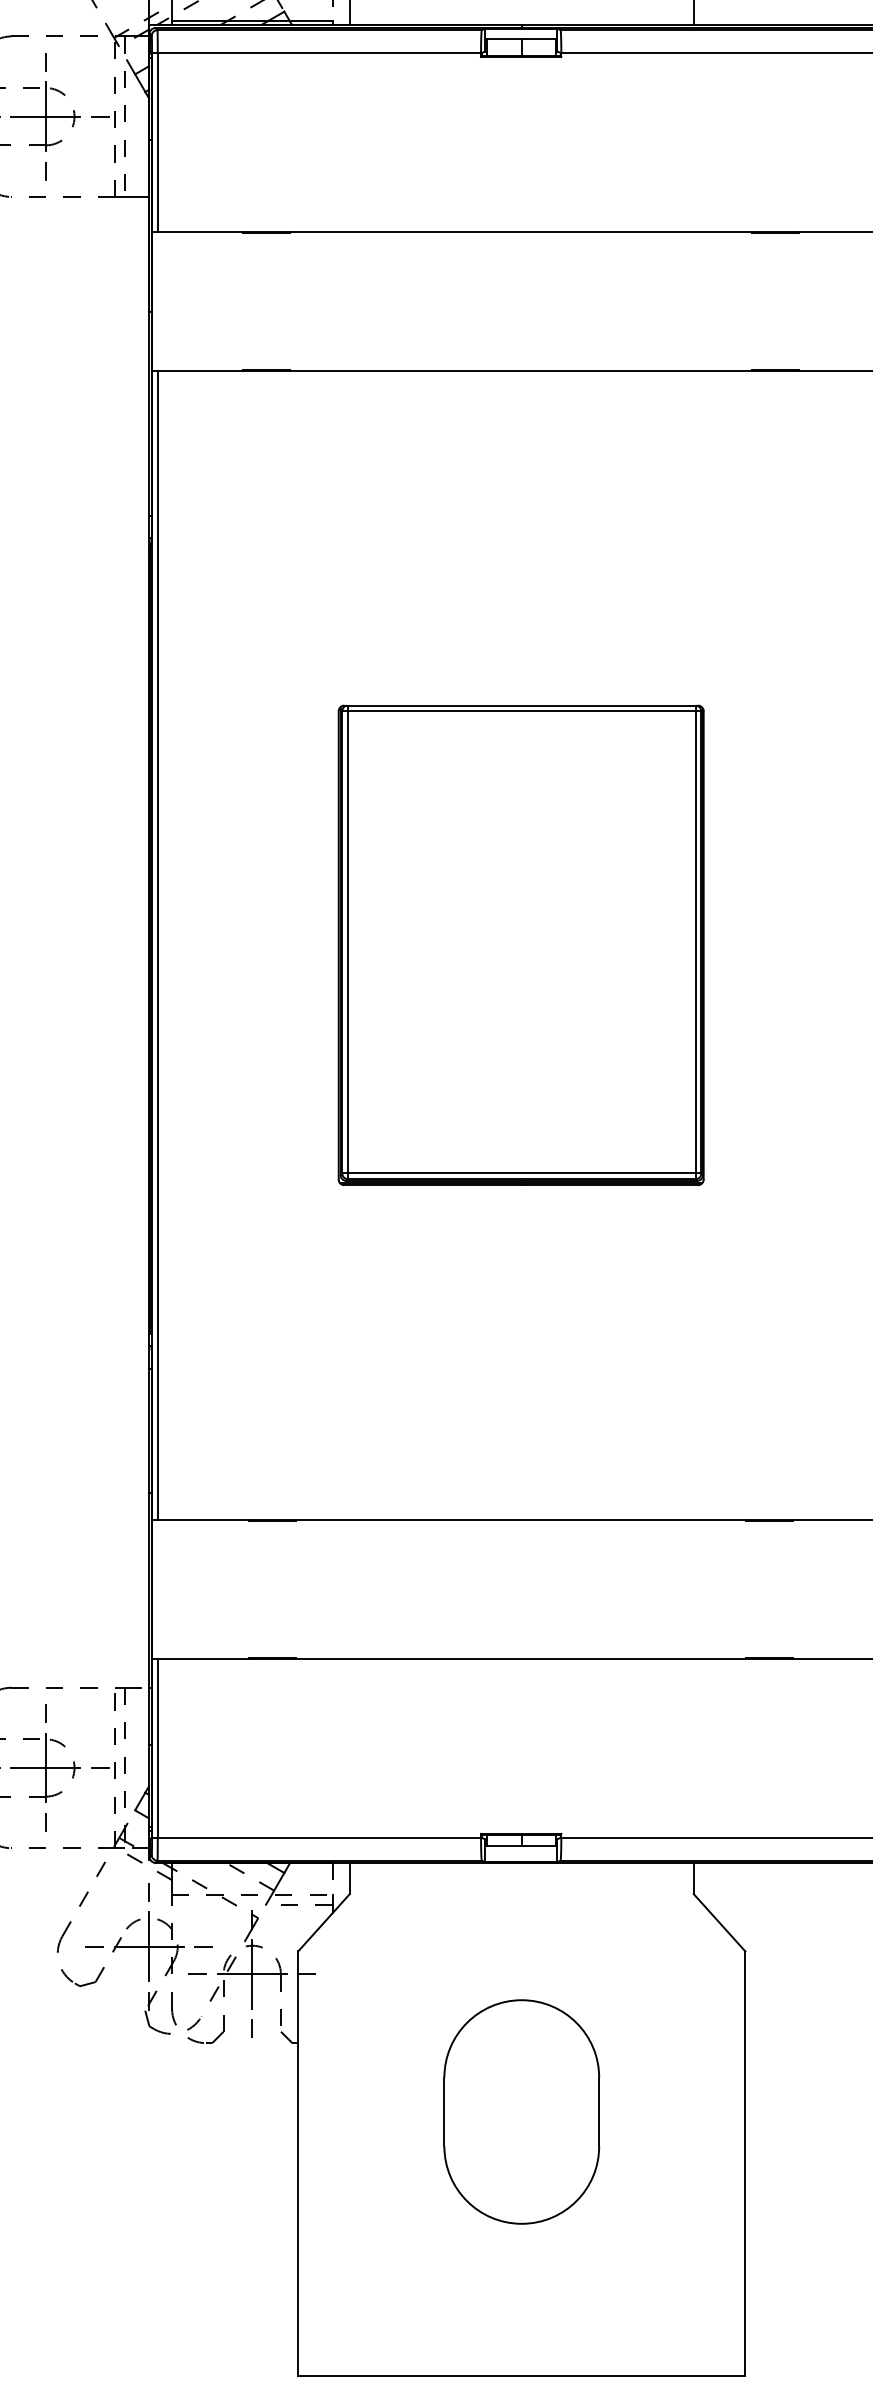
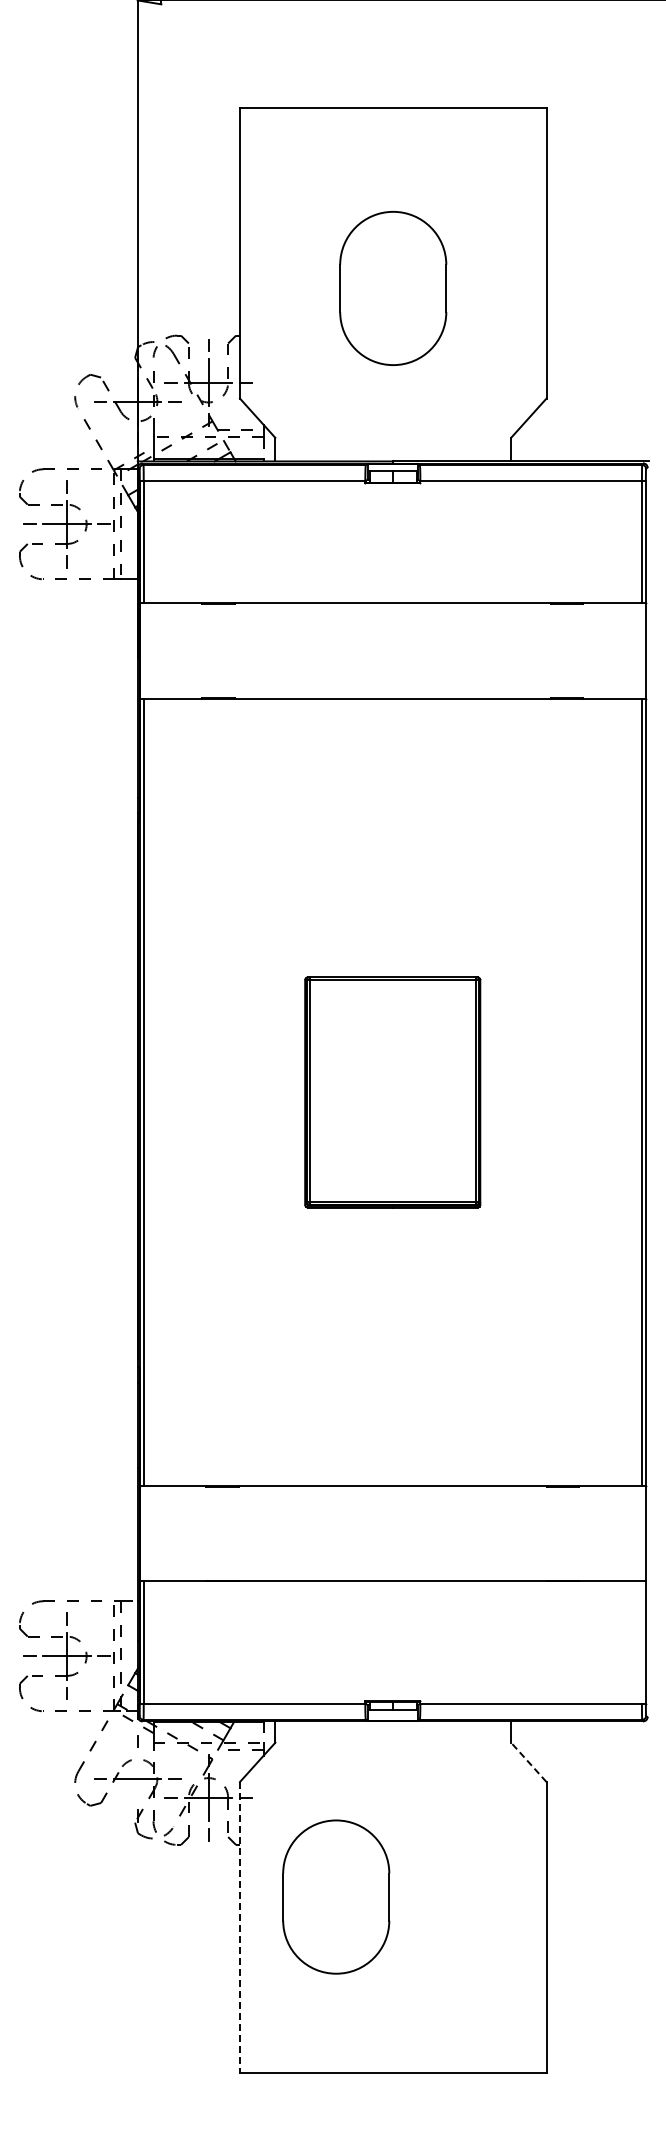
part: (520, 945) -> (392, 1092), size x0.7
line: (719, 1922) -> (528, 1762), solid -> dashed
line: (148, 1946) -> (137, 1778), removed
part: (522, 2111) -> (336, 1896), moved
line: (297, 2163) -> (239, 1927), solid -> dashed

